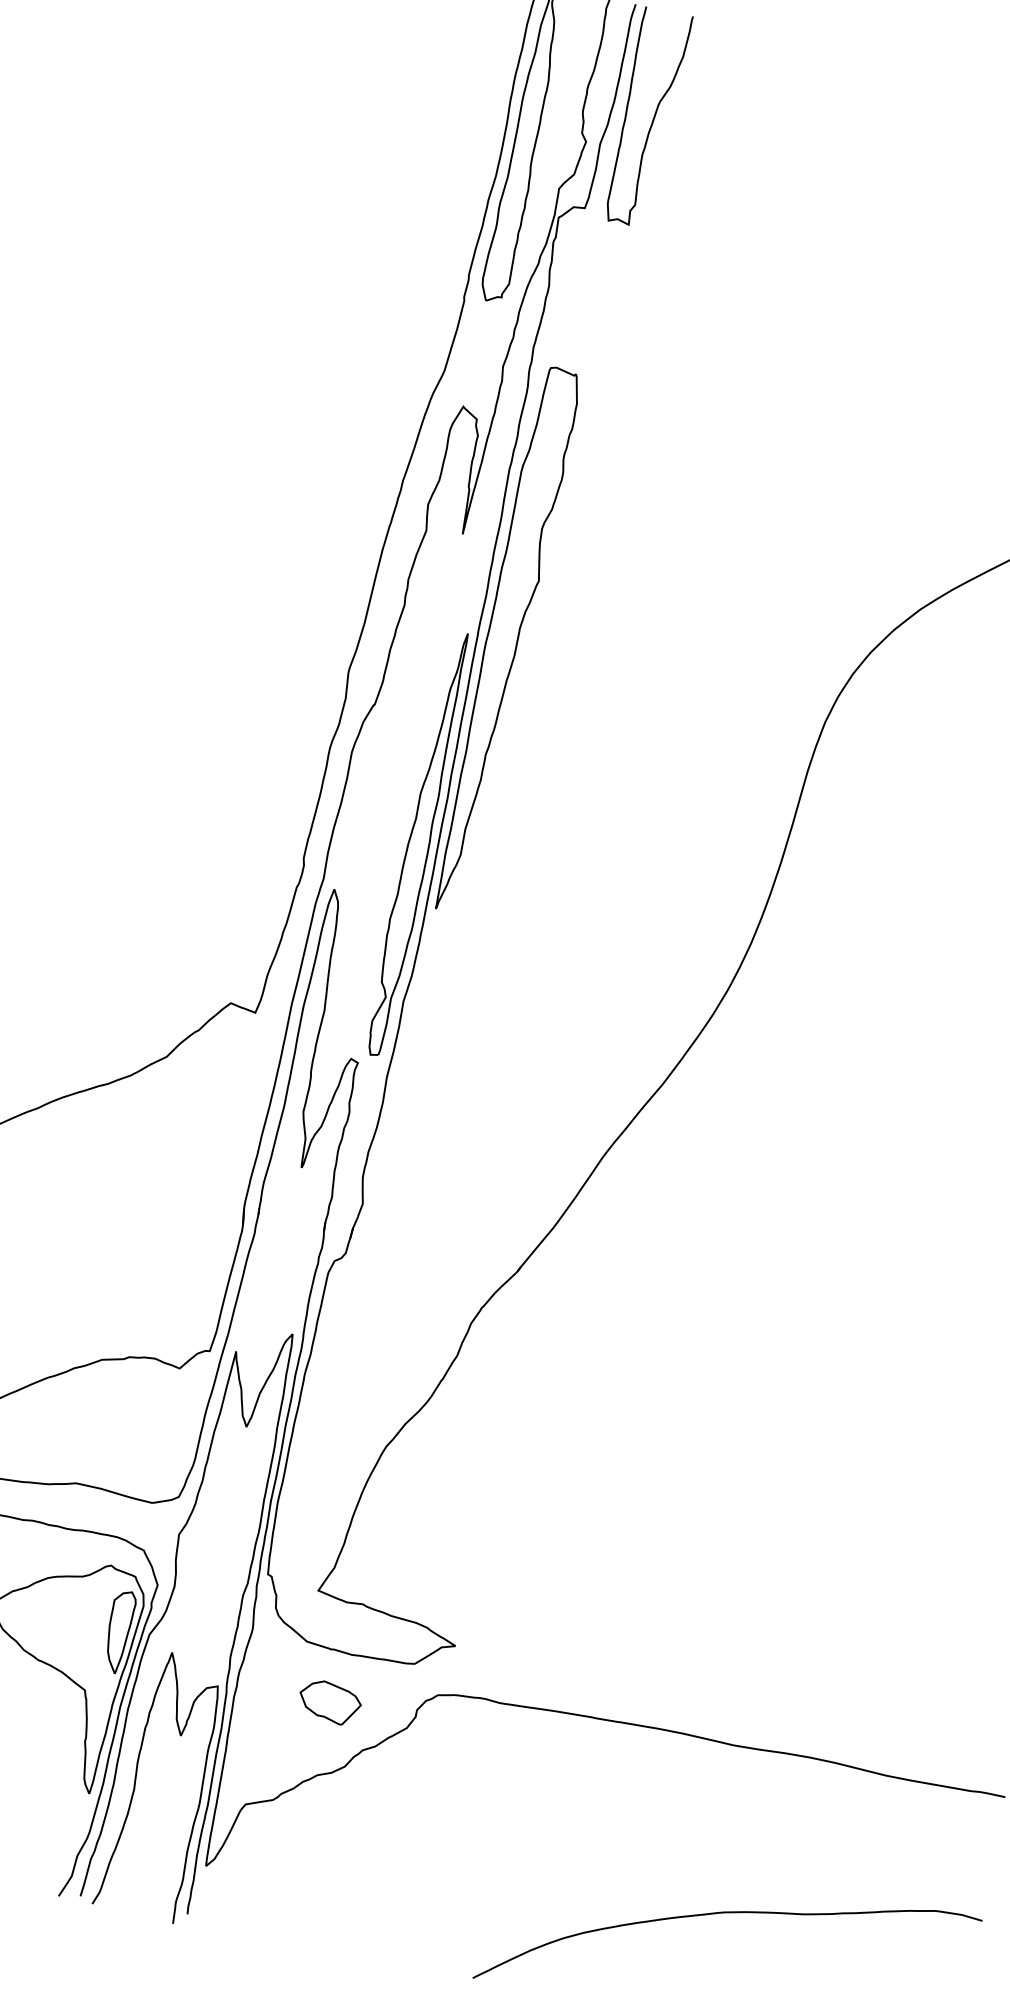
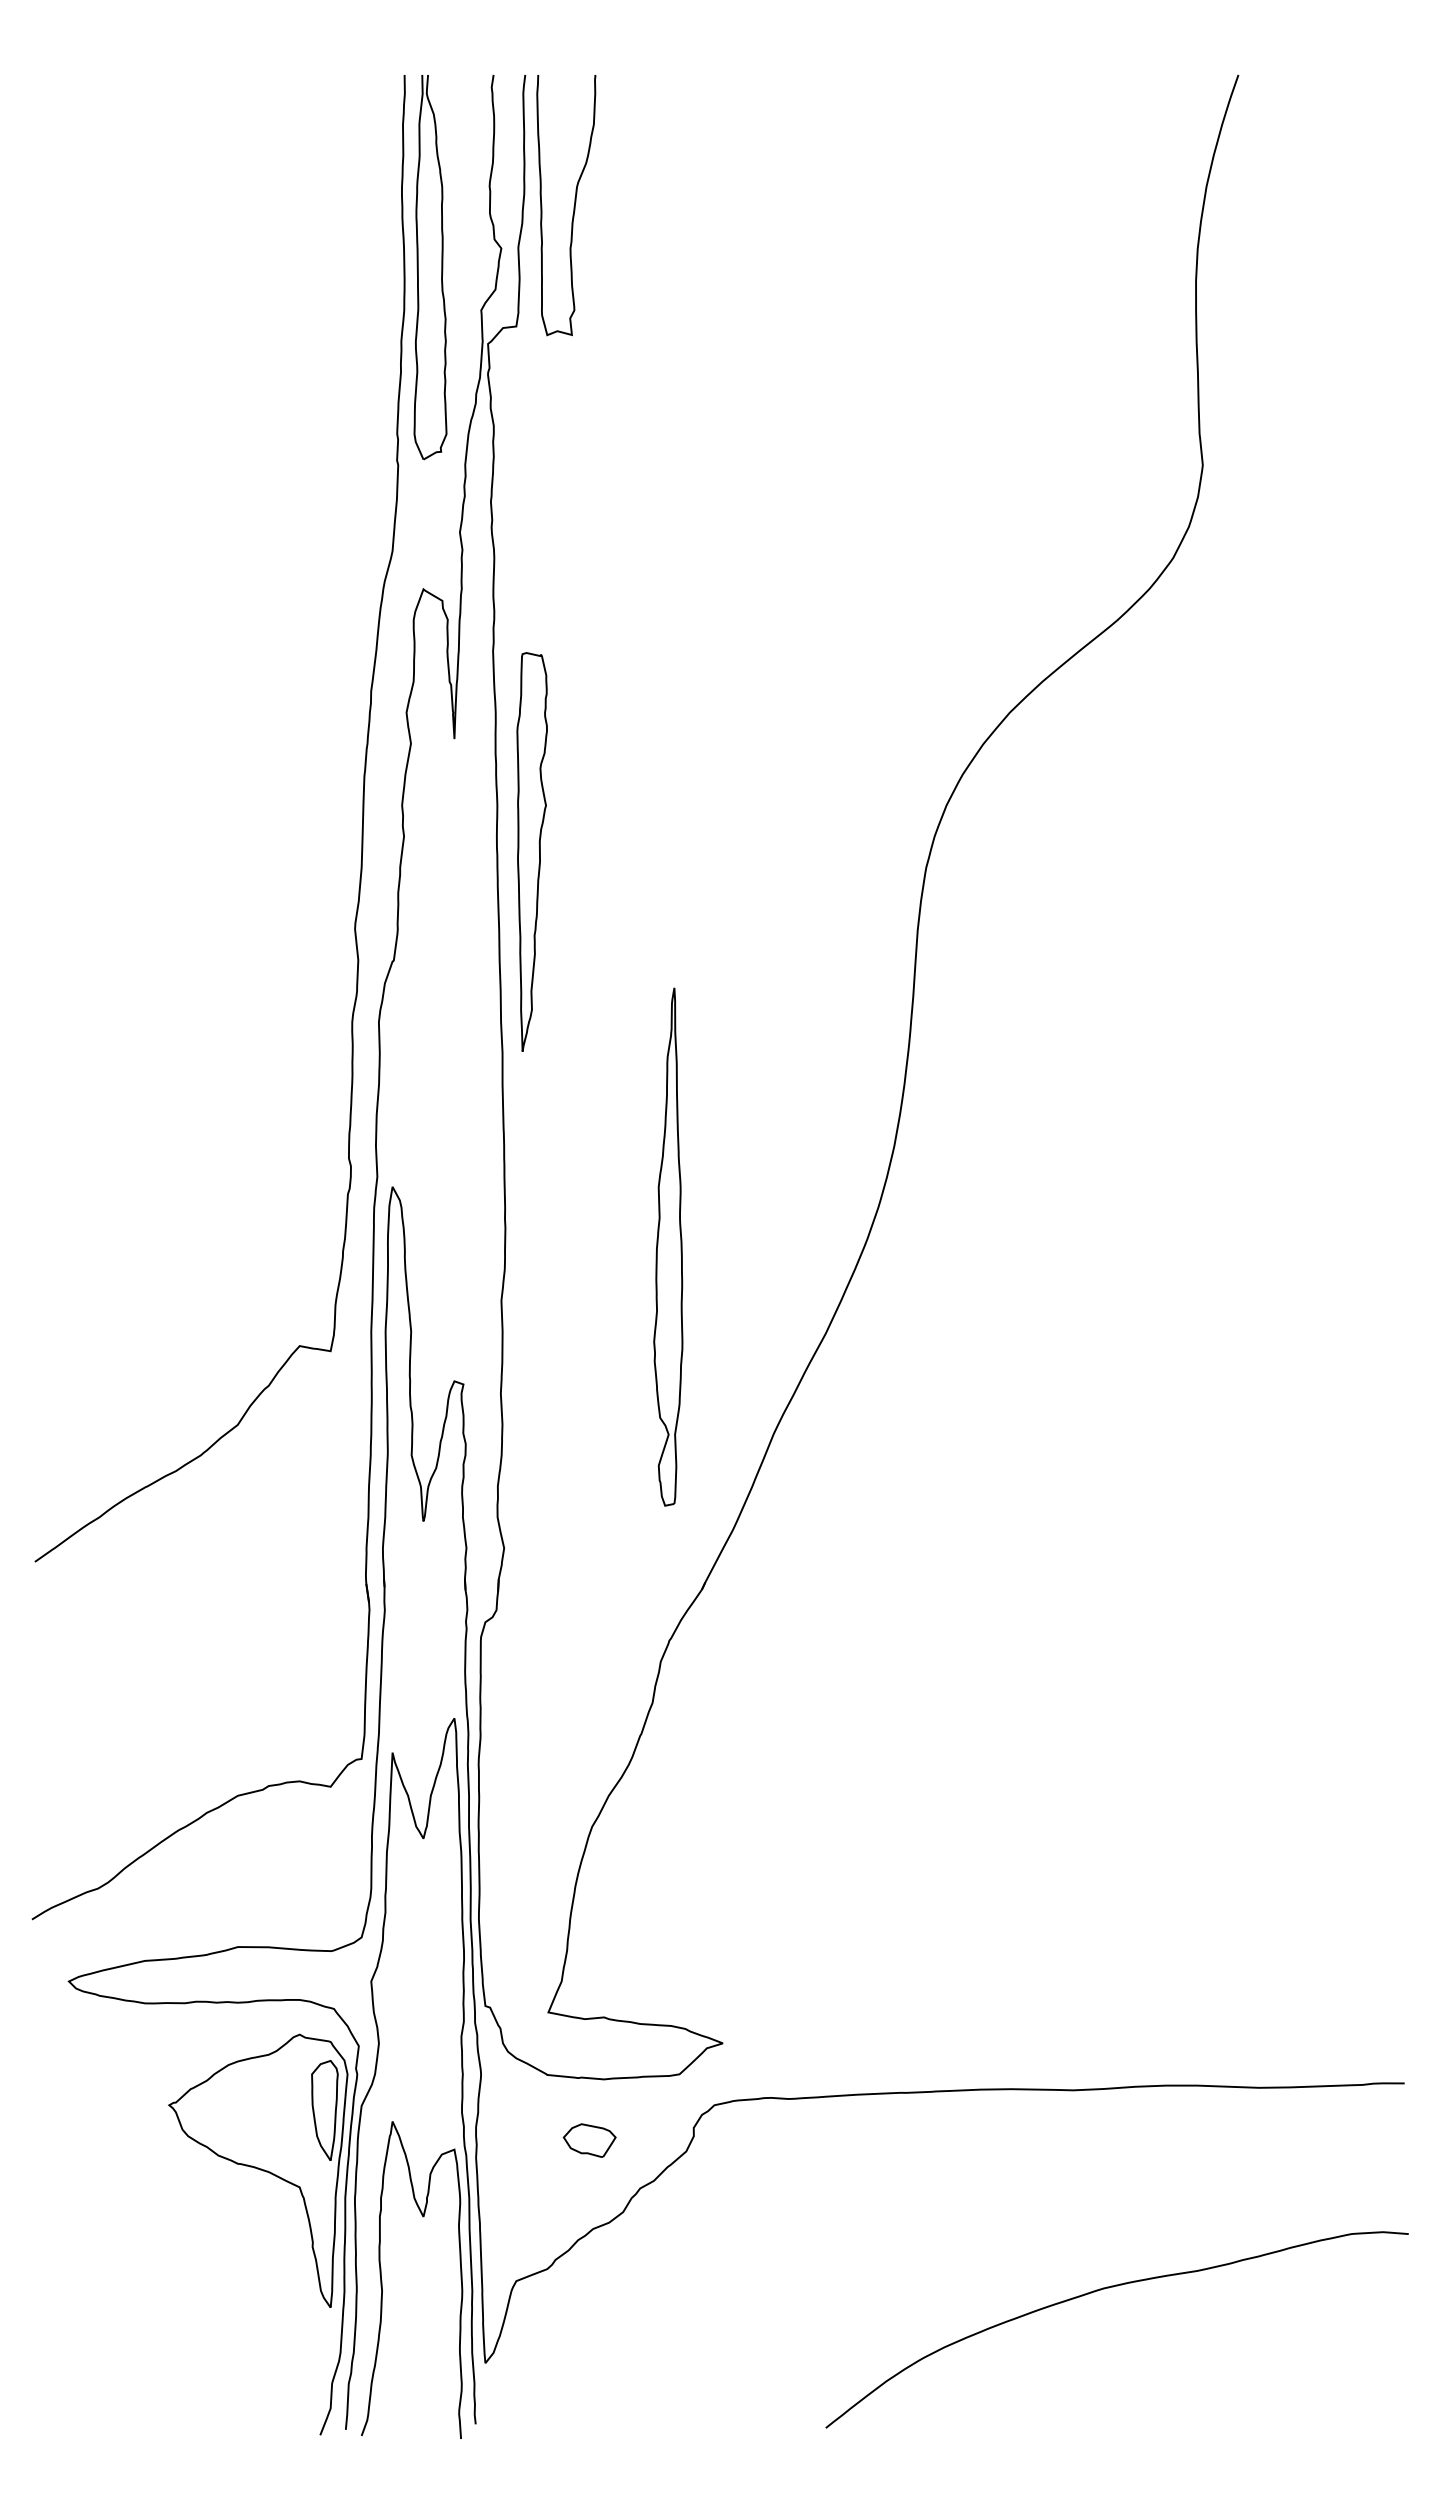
part: (506, 639) -> (531, 851), size x0.6
part: (418, 843) -> (668, 1246), moved
part: (329, 1702) -> (589, 2140), size x0.7

